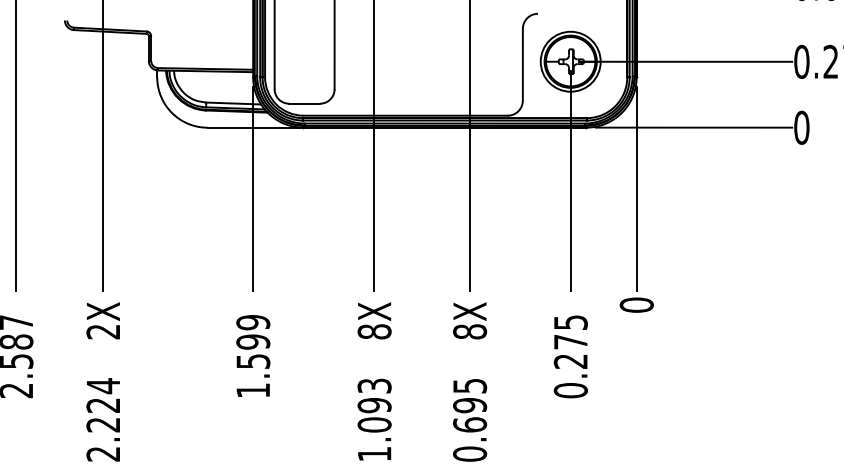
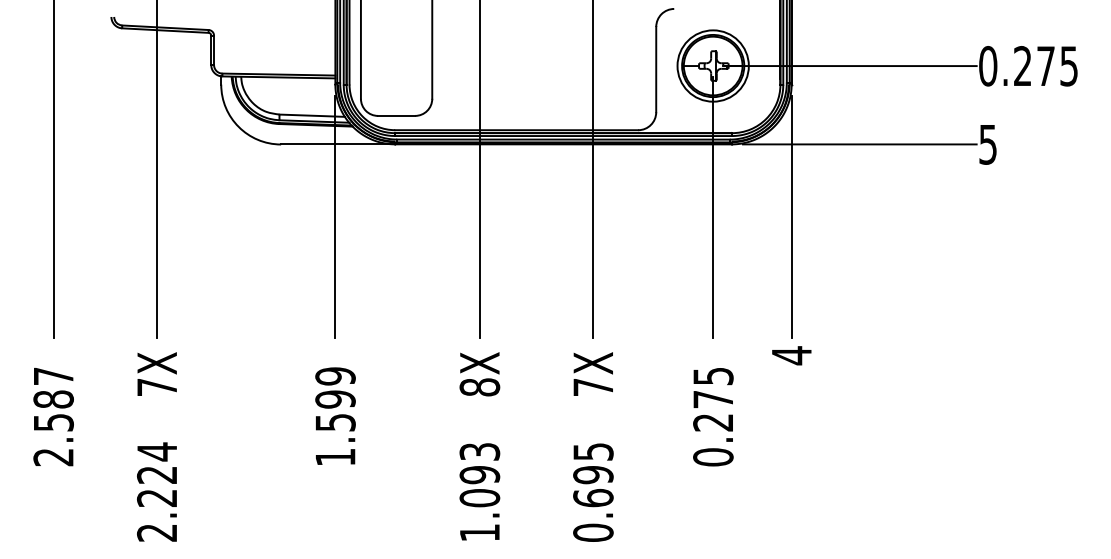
text: (802, 127) -> (988, 144), 0 -> 5
text: (636, 305) -> (791, 355), 0 -> 4
text: (102, 331) -> (156, 387), 2X -> 7X
text: (470, 331) -> (593, 387), 8X -> 7X

